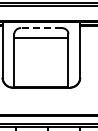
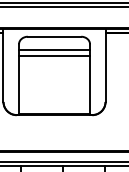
line: (40, 28) -> (53, 37), dashed -> solid
line: (41, 42) -> (54, 55), added

